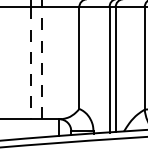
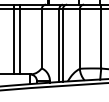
line: (30, 62) -> (13, 41), dashed -> solid
line: (42, 62) -> (20, 41), dashed -> solid

